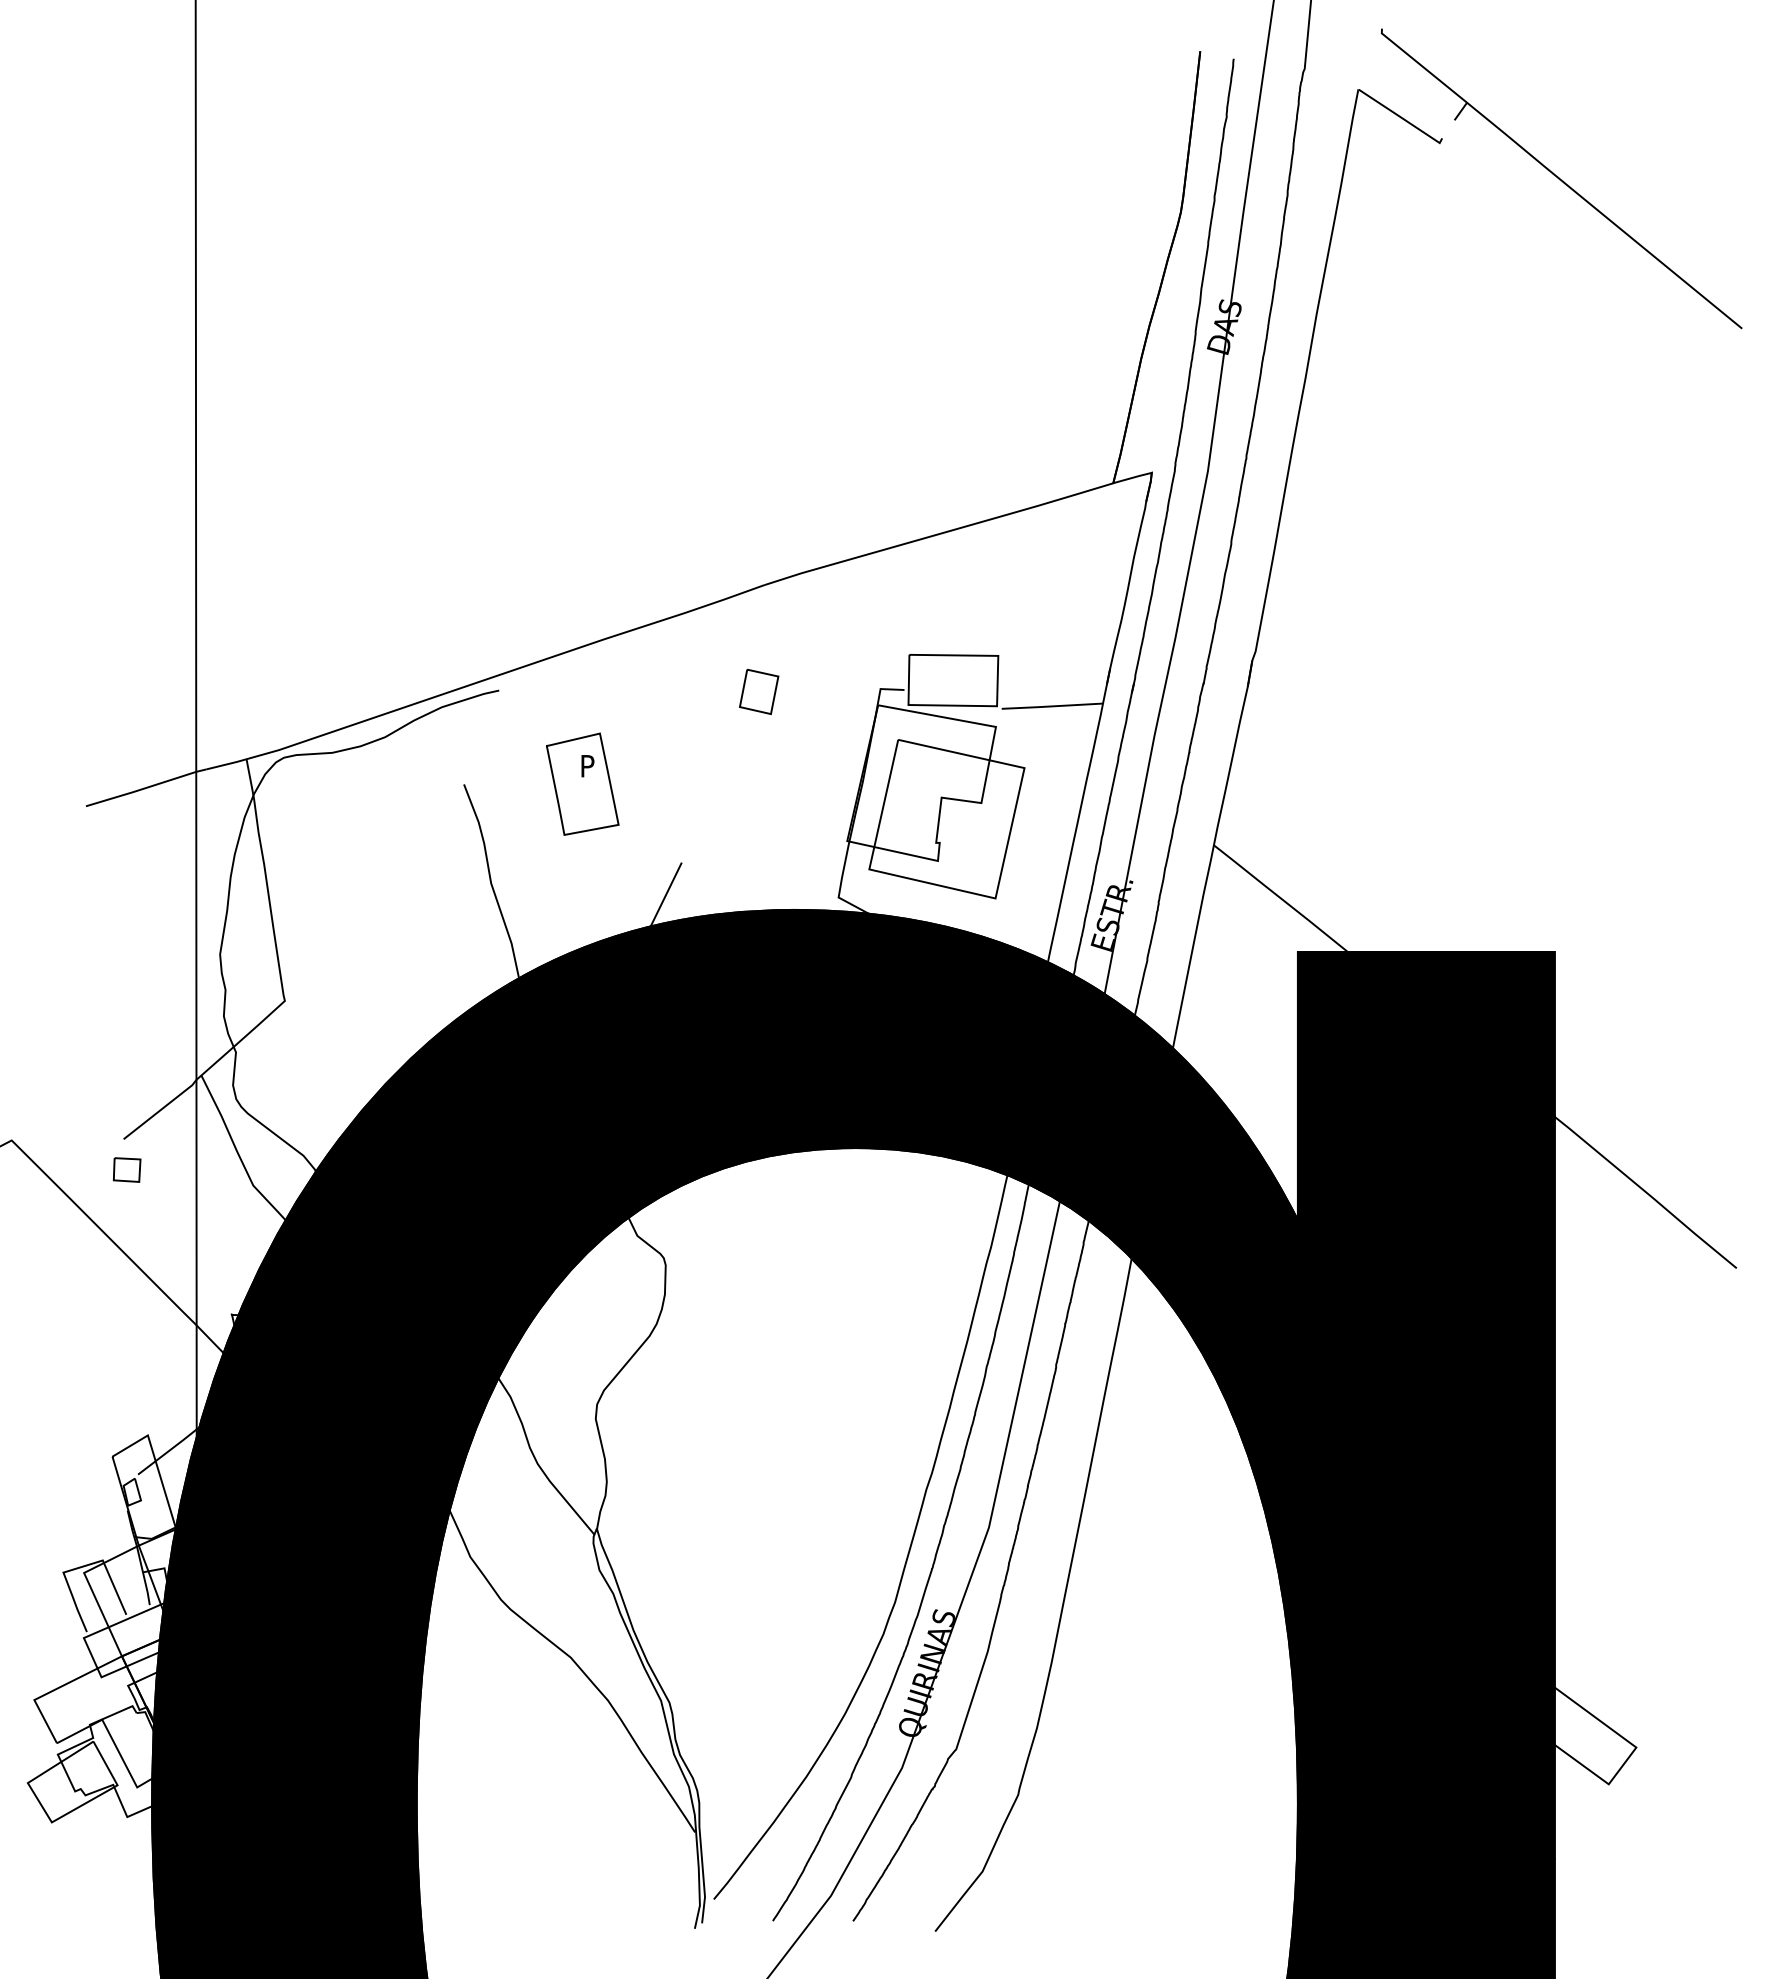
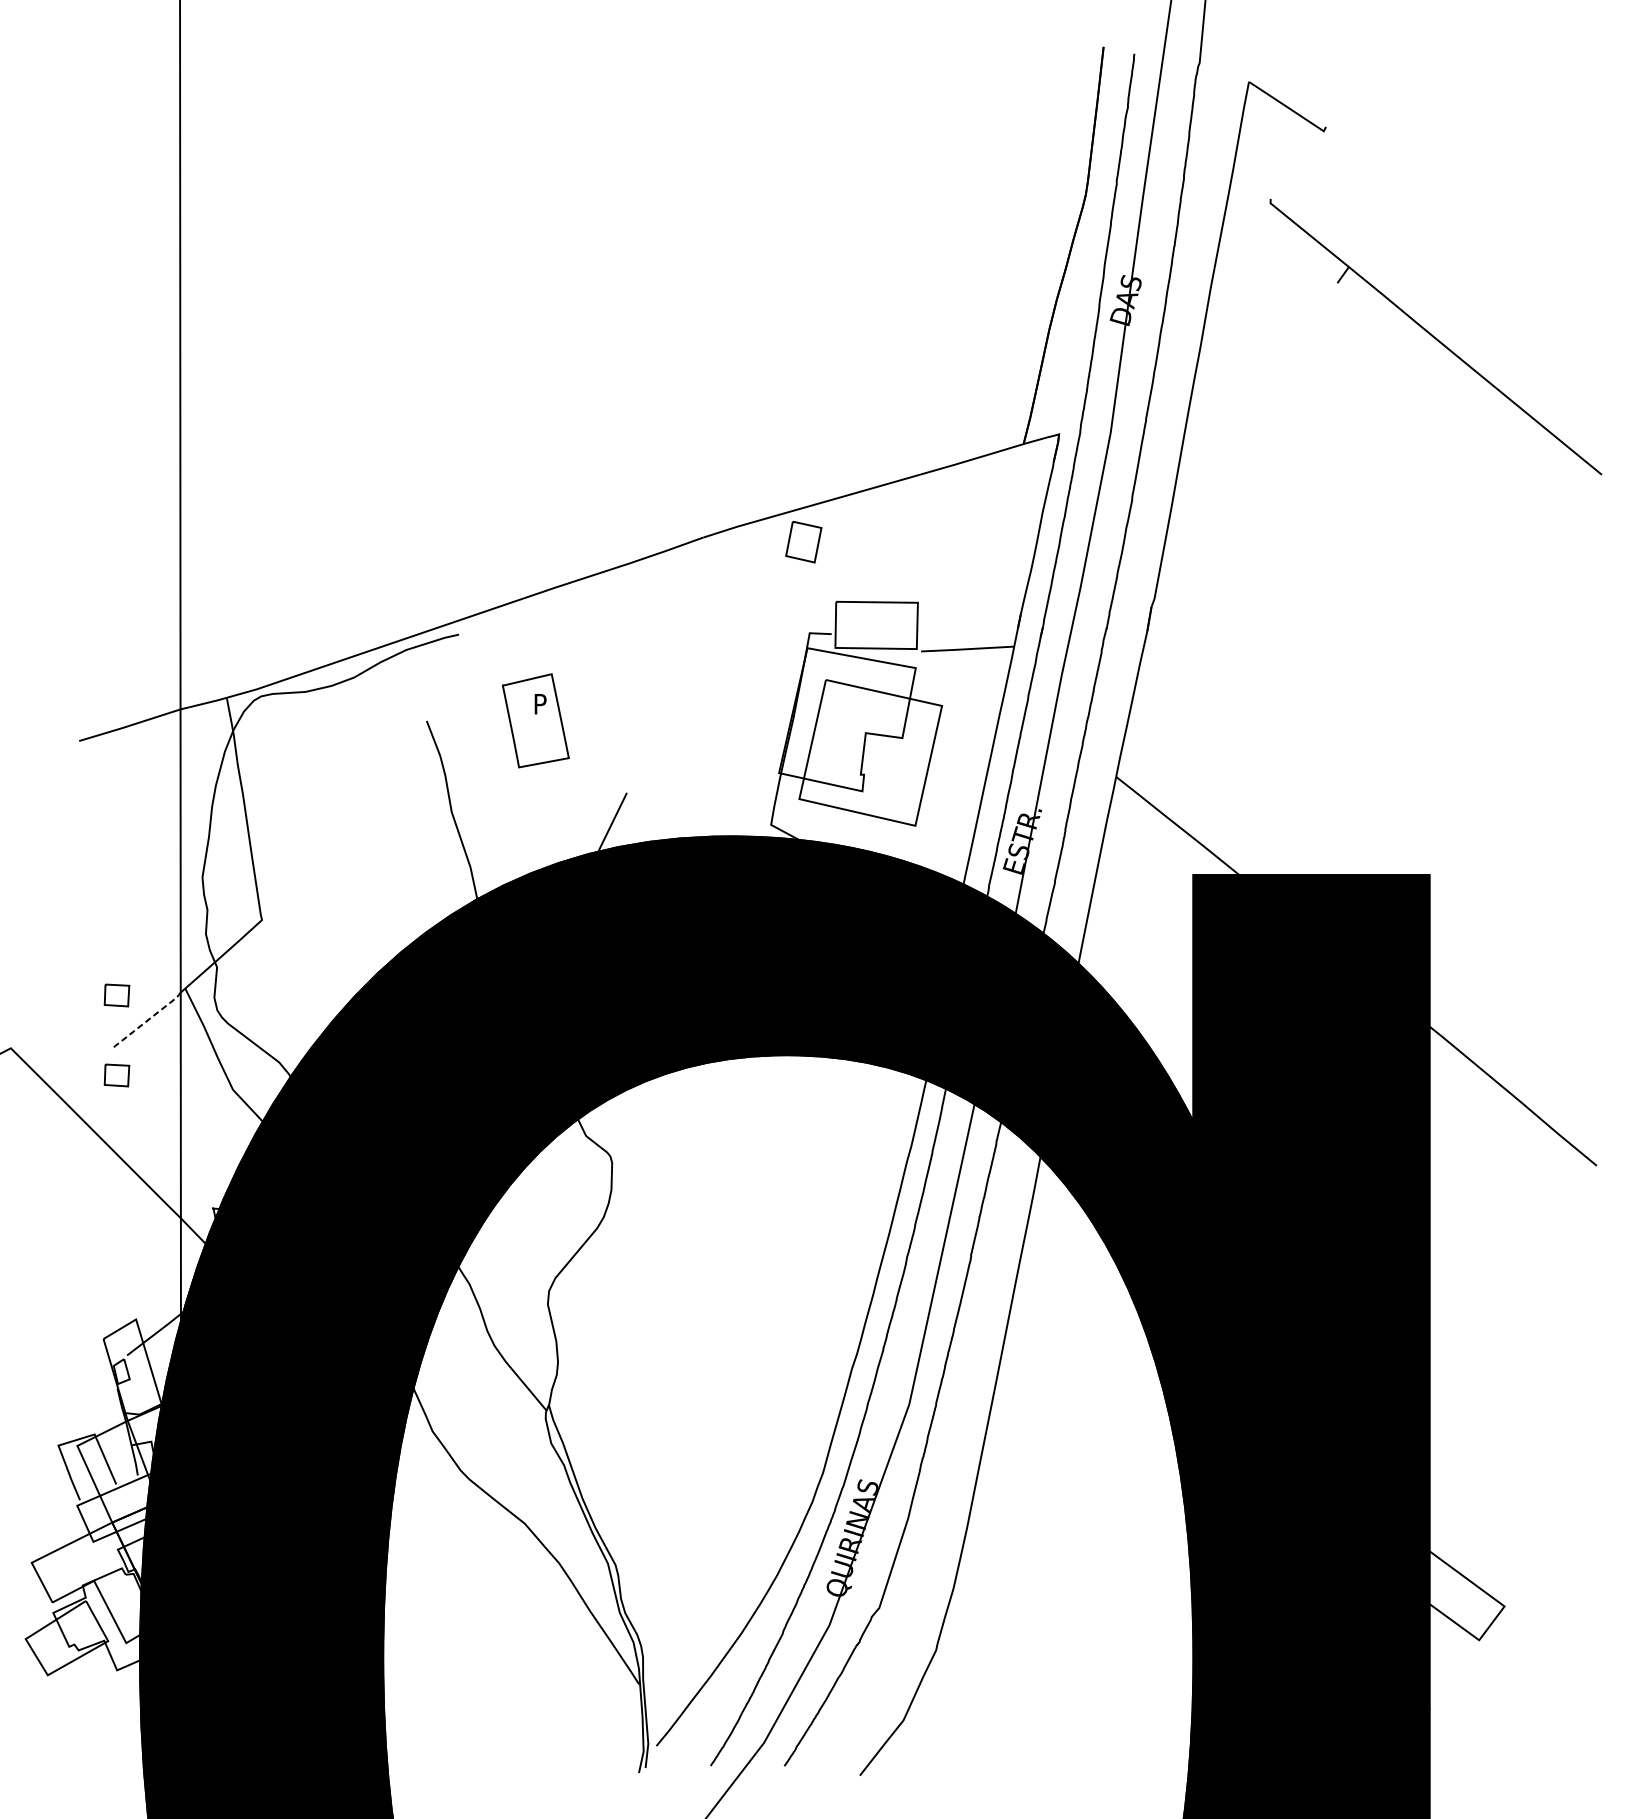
part: (1561, 178) -> (1435, 336), moved
part: (759, 691) -> (804, 541), moved
part: (126, 1082) -> (116, 995), added
line: (161, 1109) -> (148, 1019), solid -> dashed

